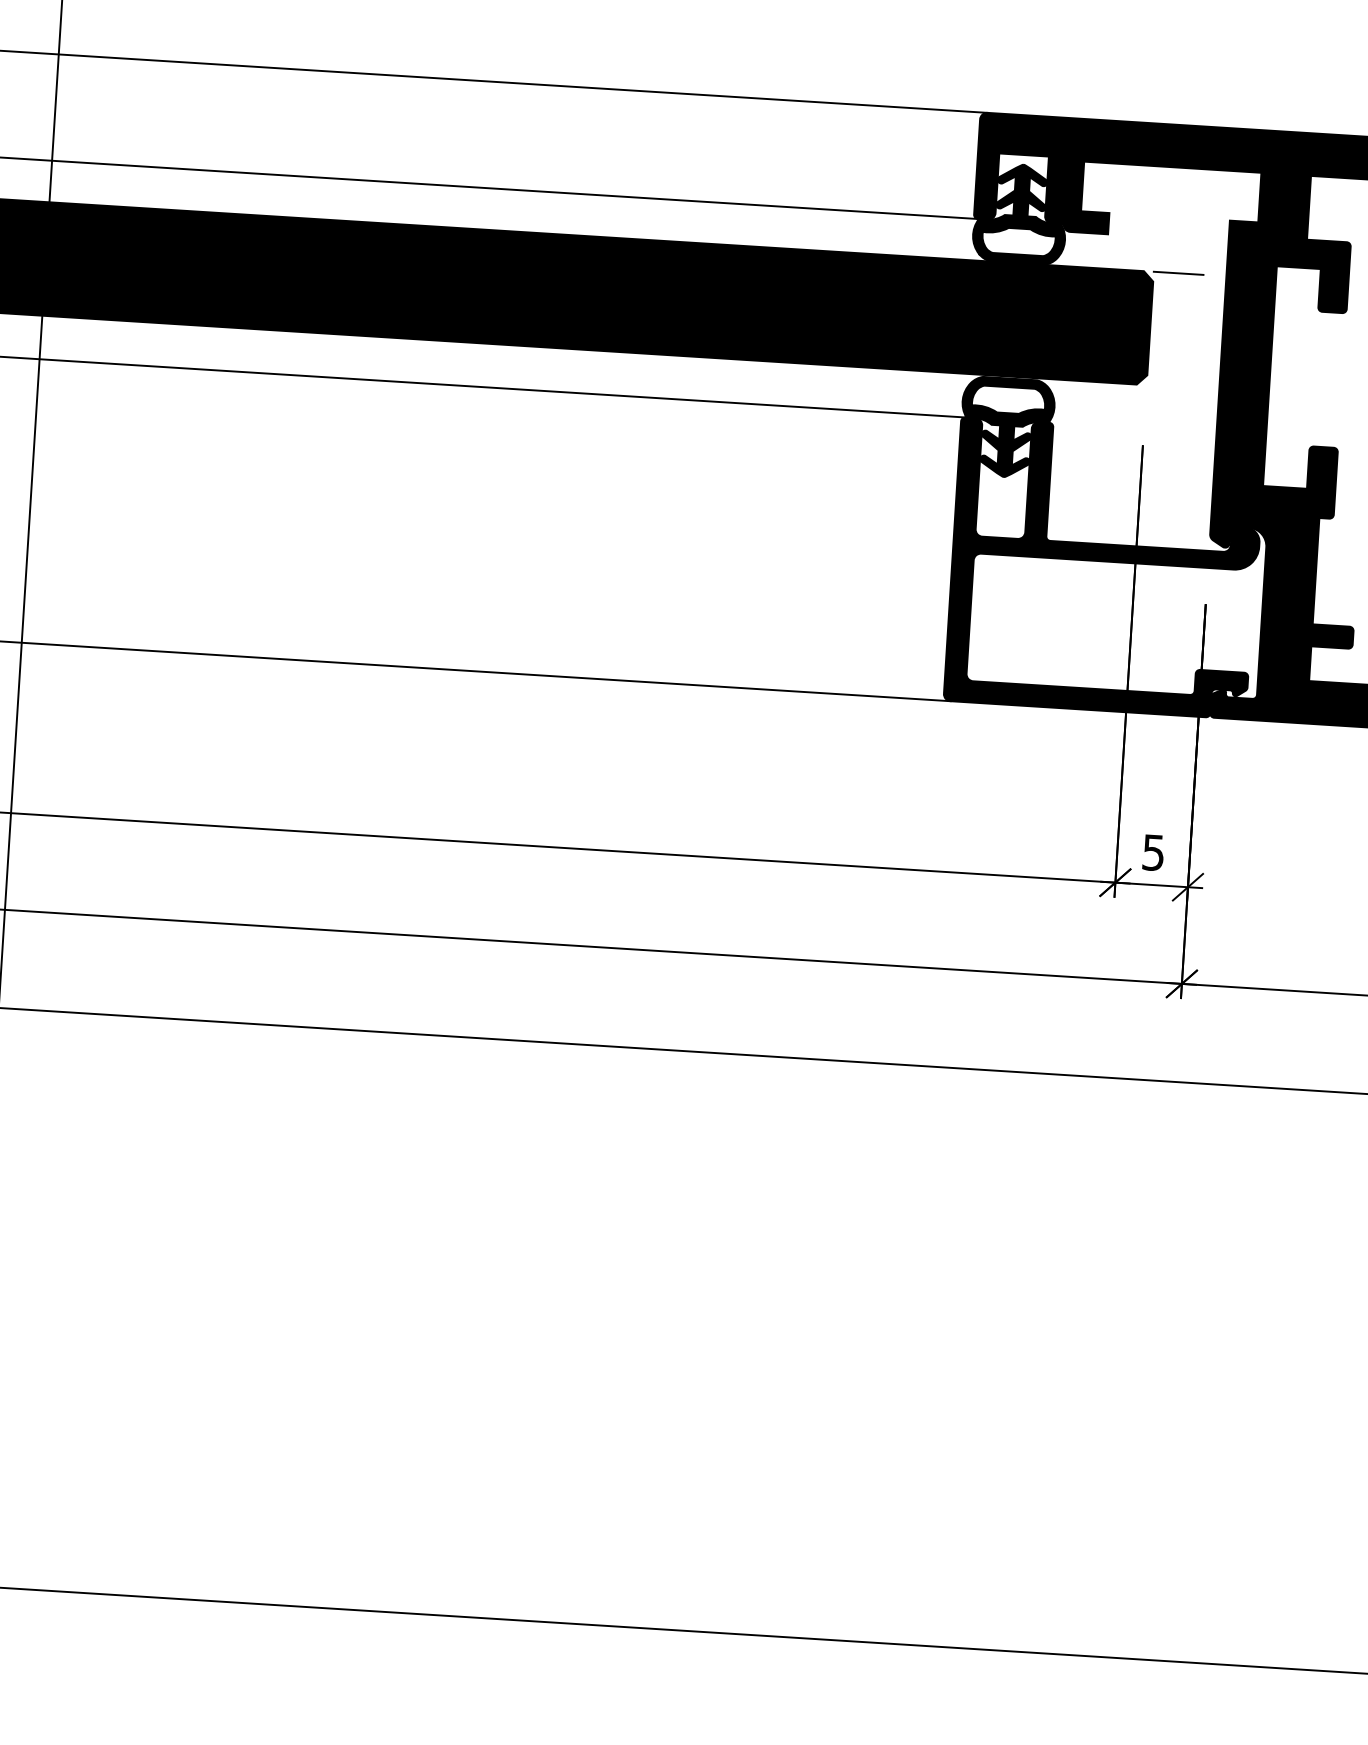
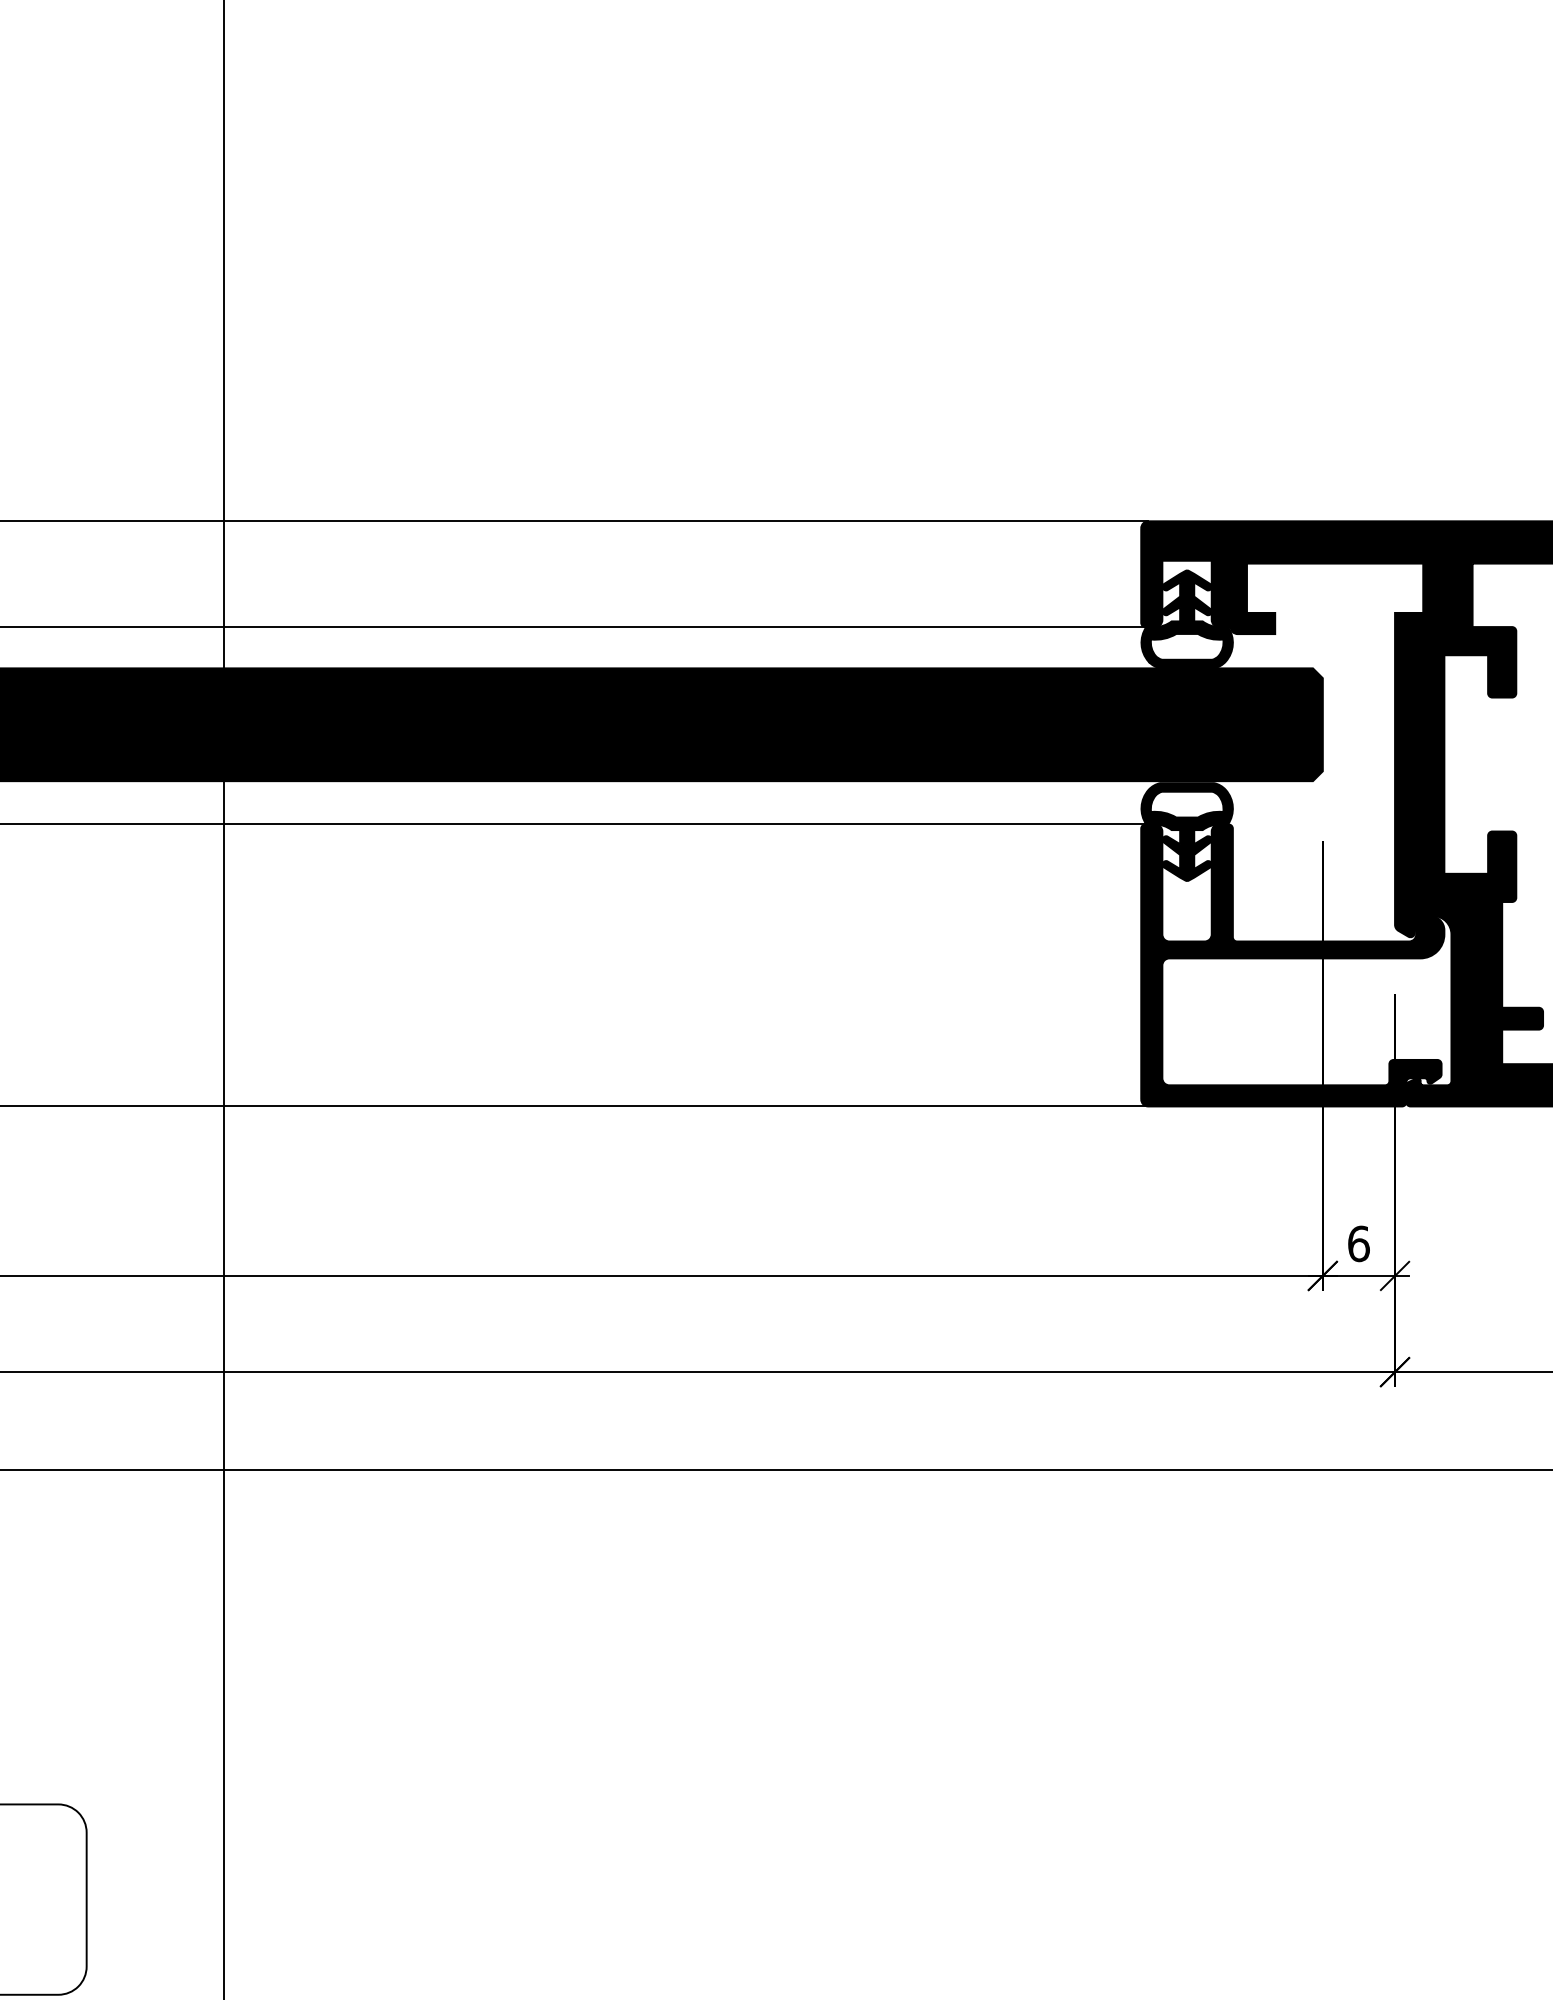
line: (1178, 273) -> (1347, 668), removed
text: (1153, 852) -> (1358, 1243), 5 -> 6

